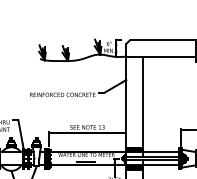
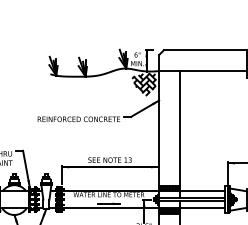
hatch: (114, 67) -> (144, 84), added

